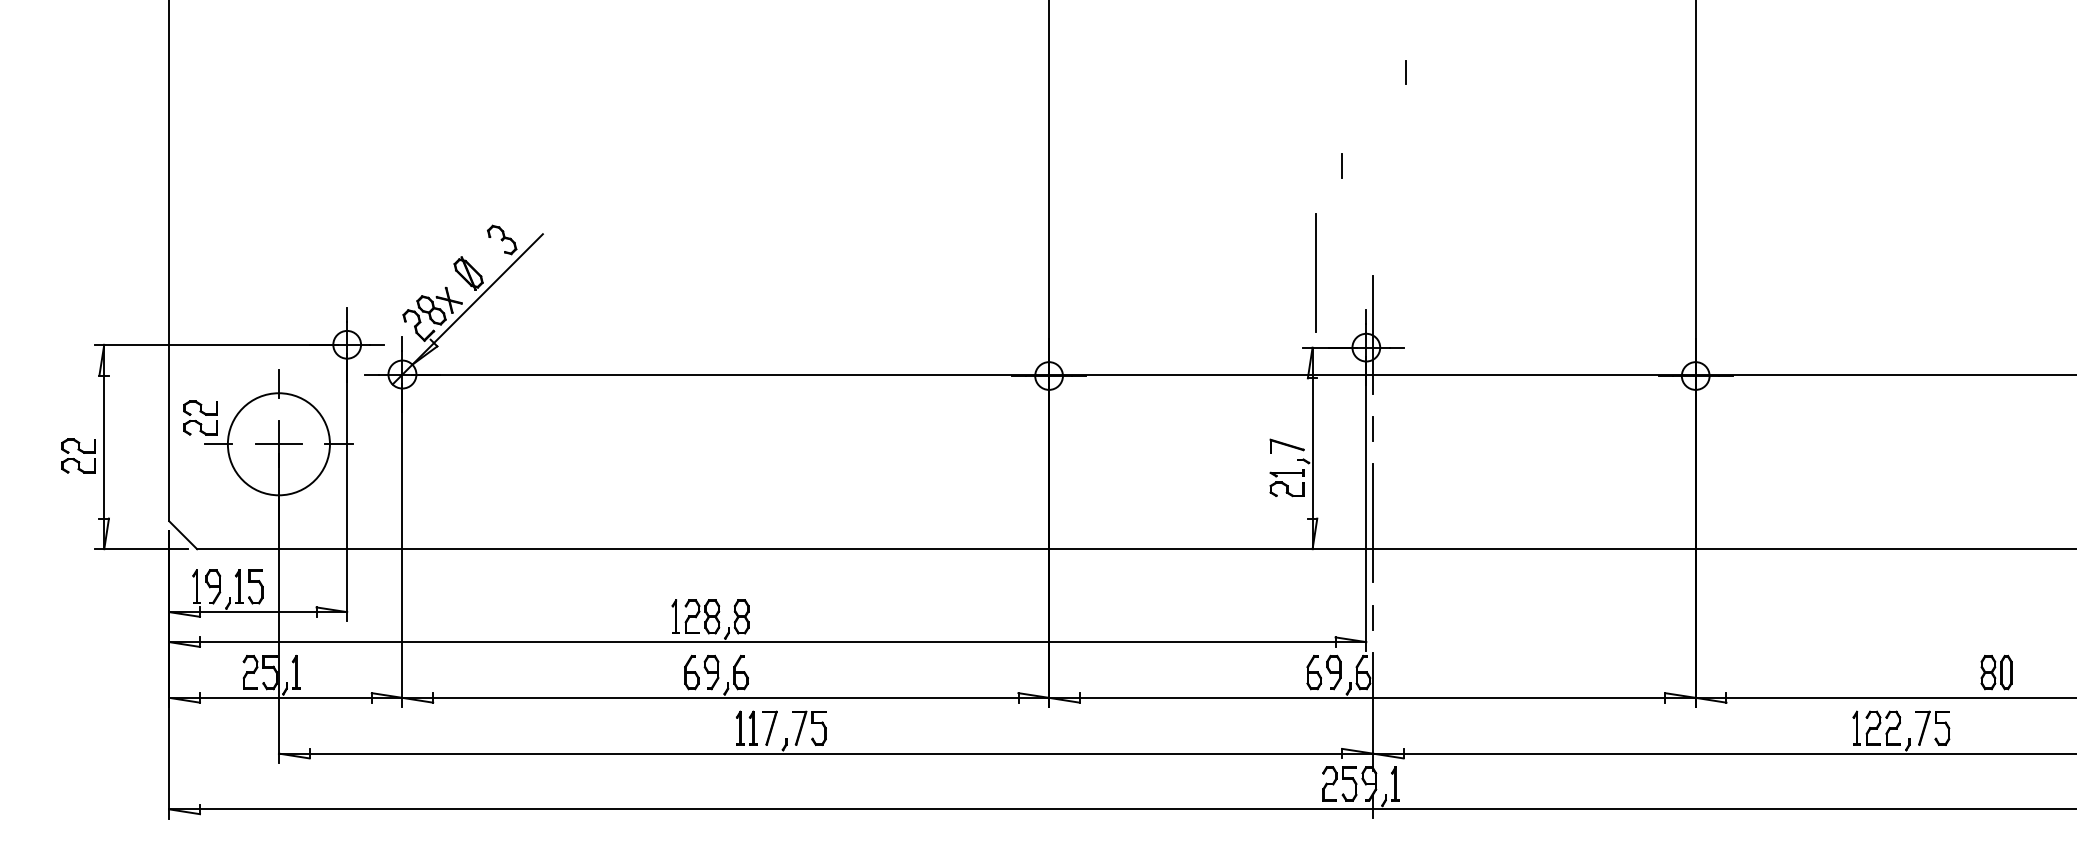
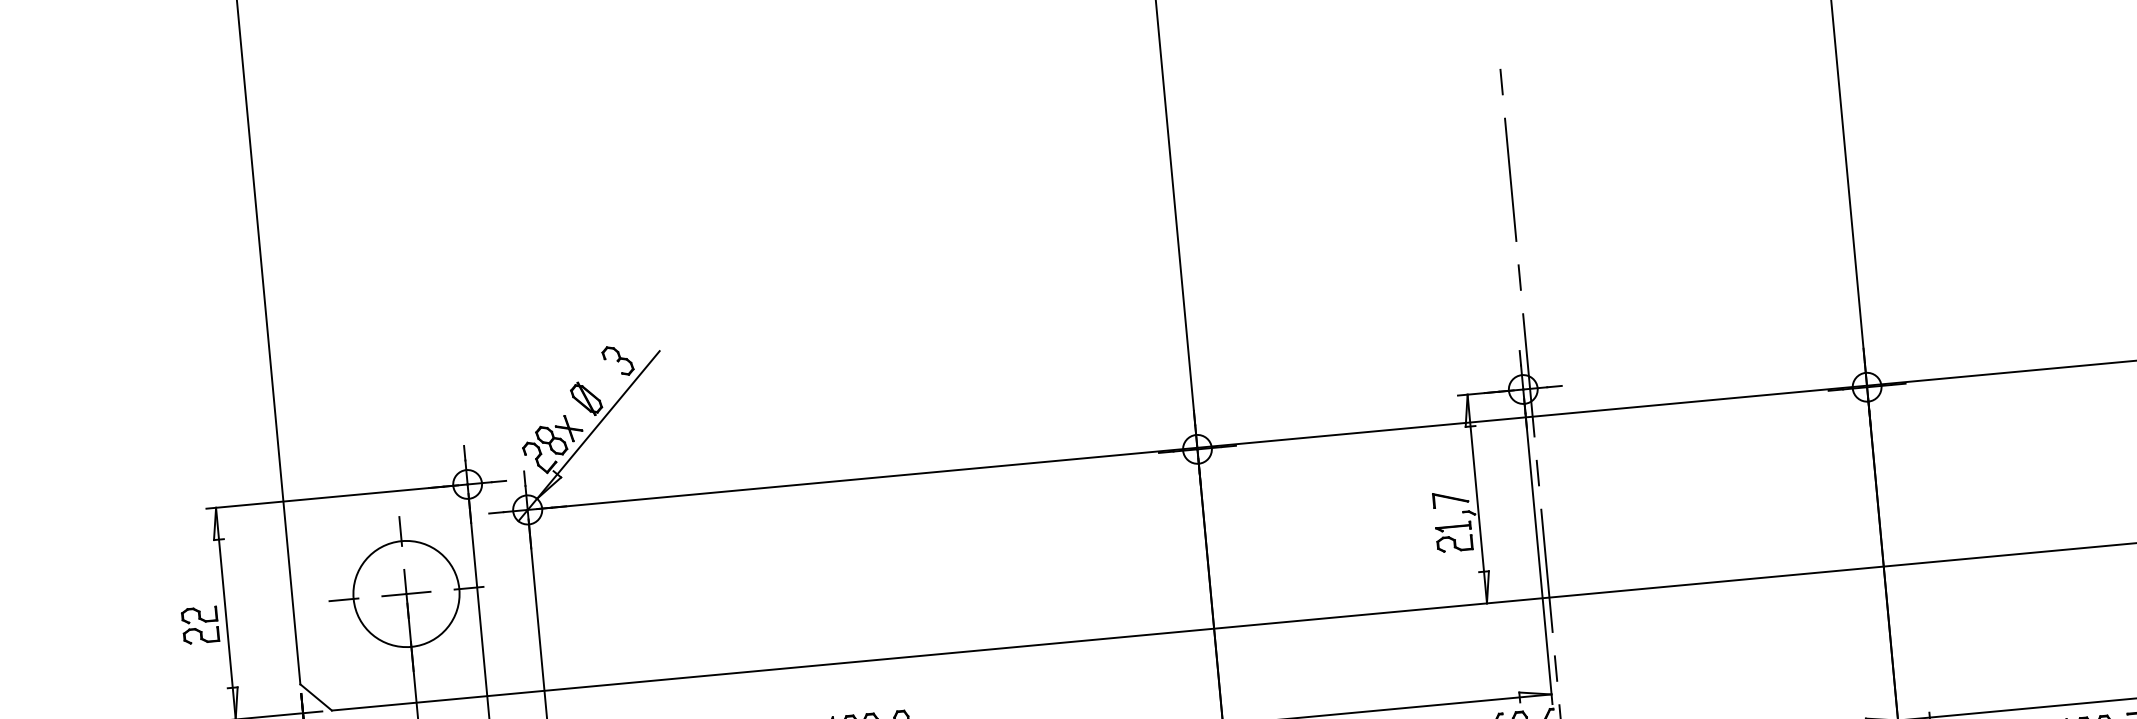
line: (1405, 72) -> (1501, 82), moved
line: (1341, 165) -> (1519, 276), moved
line: (1315, 272) -> (1510, 179), moved
part: (200, 417) -> (322, 573), removed

